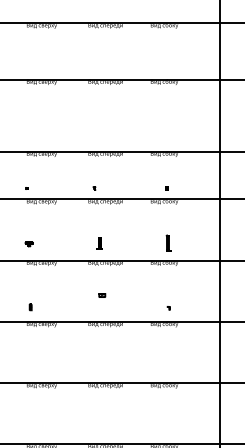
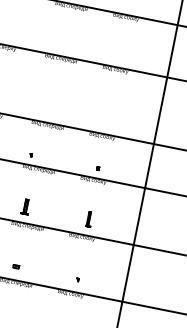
part: (99, 243) -> (25, 207), size x1.43
part: (102, 295) -> (16, 266), moved

